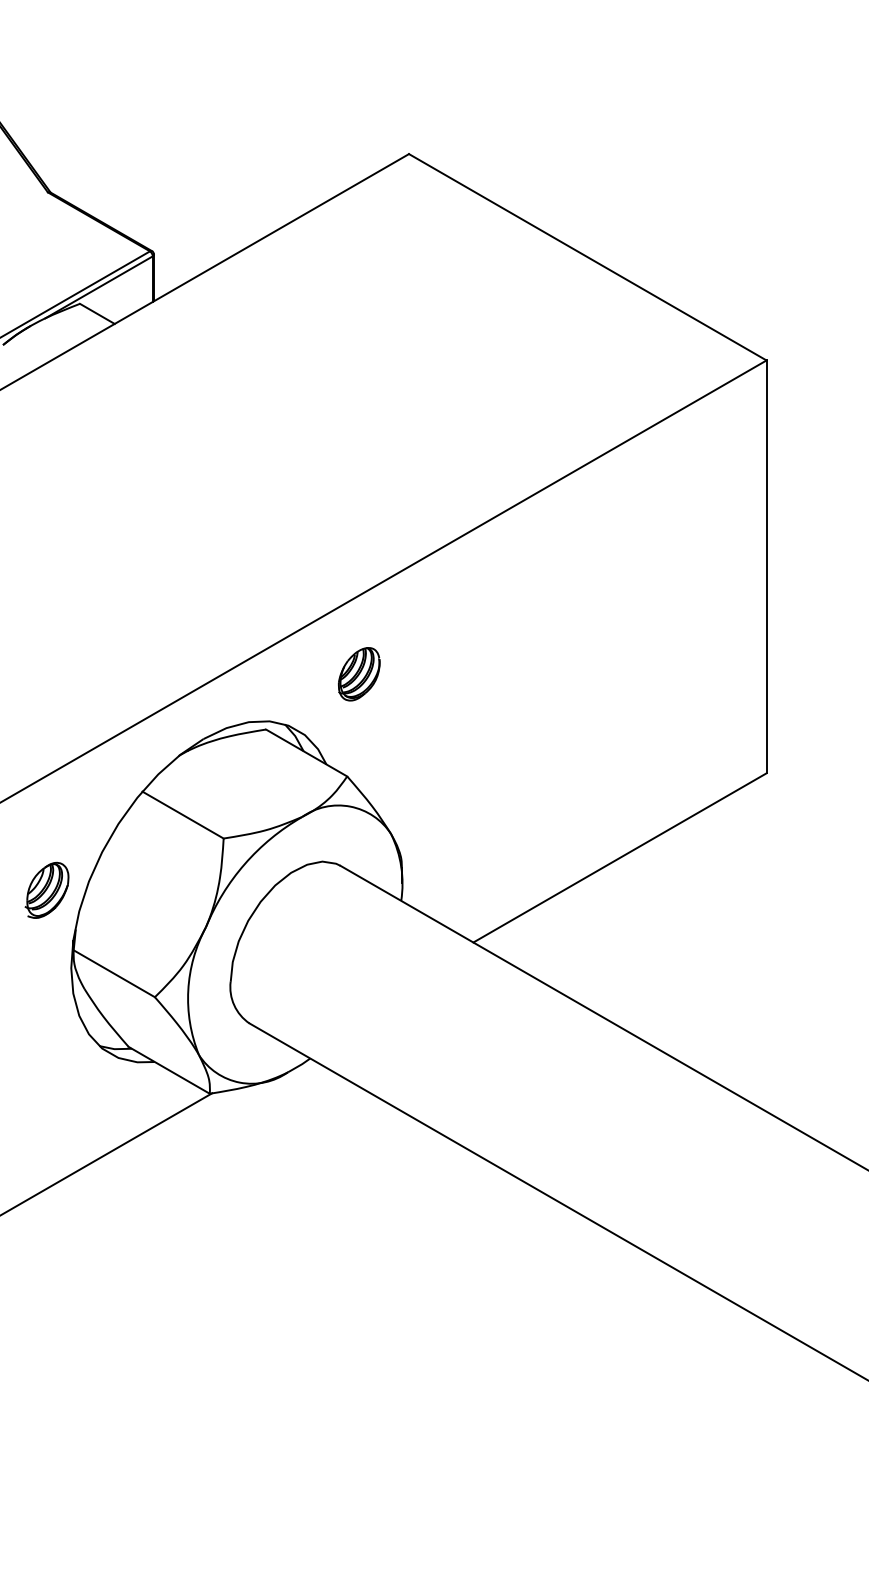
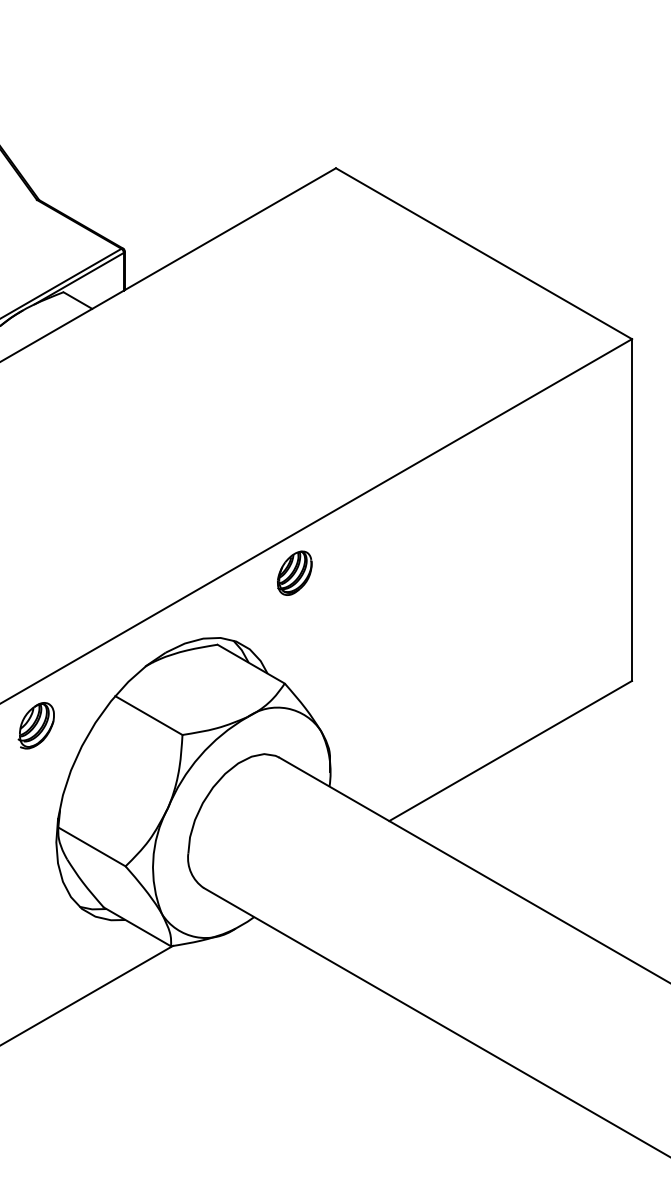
part: (359, 674) -> (294, 573), moved
part: (46, 889) -> (35, 725), moved

